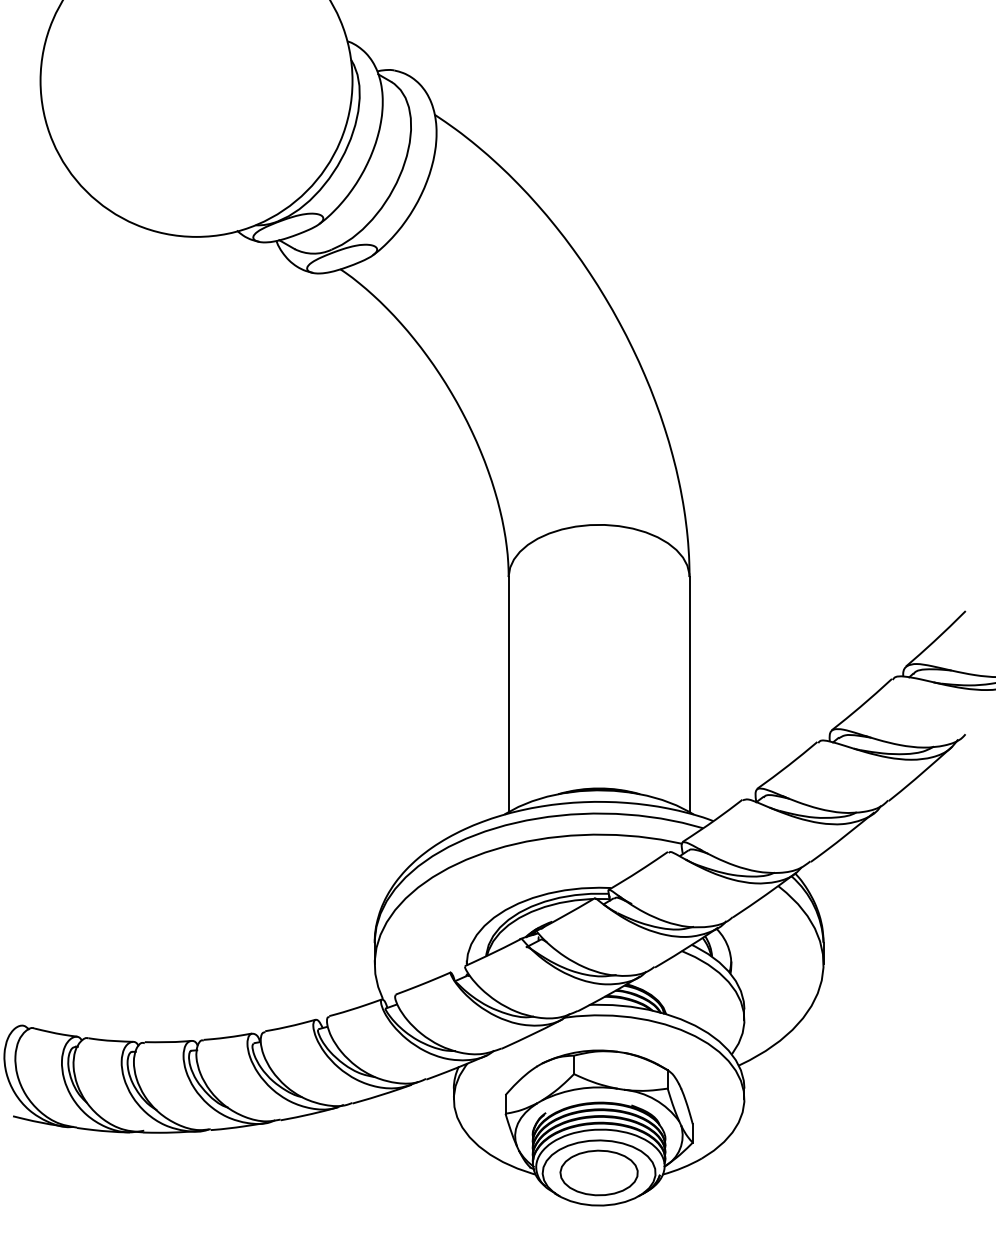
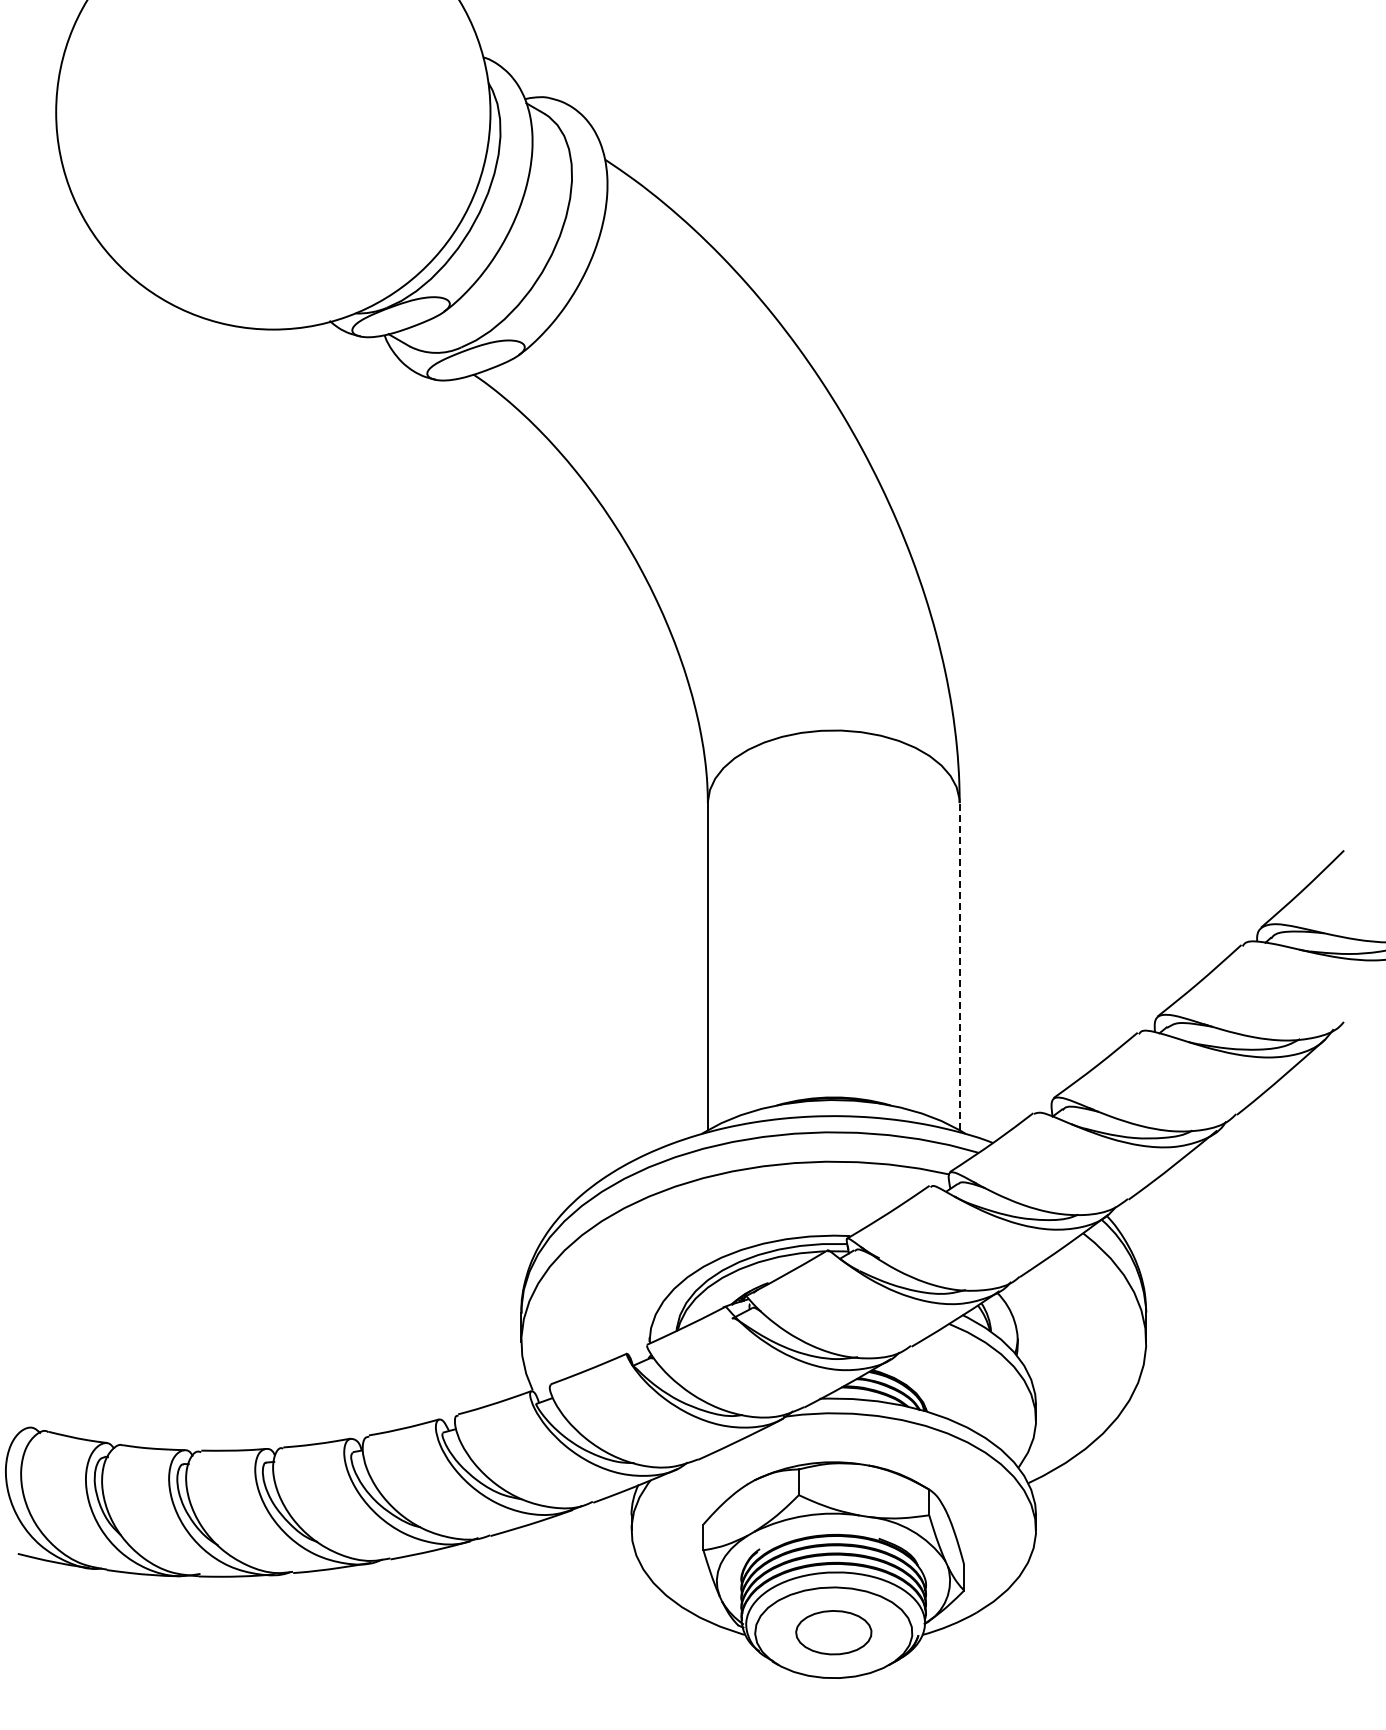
line: (689, 694) -> (959, 966), solid -> dashed
part: (598, 1172) -> (833, 1632), size x0.7

